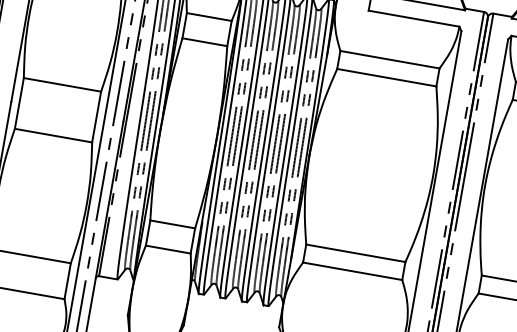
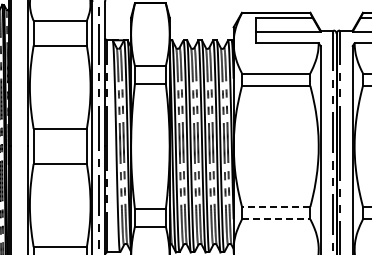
line: (354, 252) -> (275, 206), solid -> dashed
line: (353, 271) -> (276, 219), solid -> dashed

